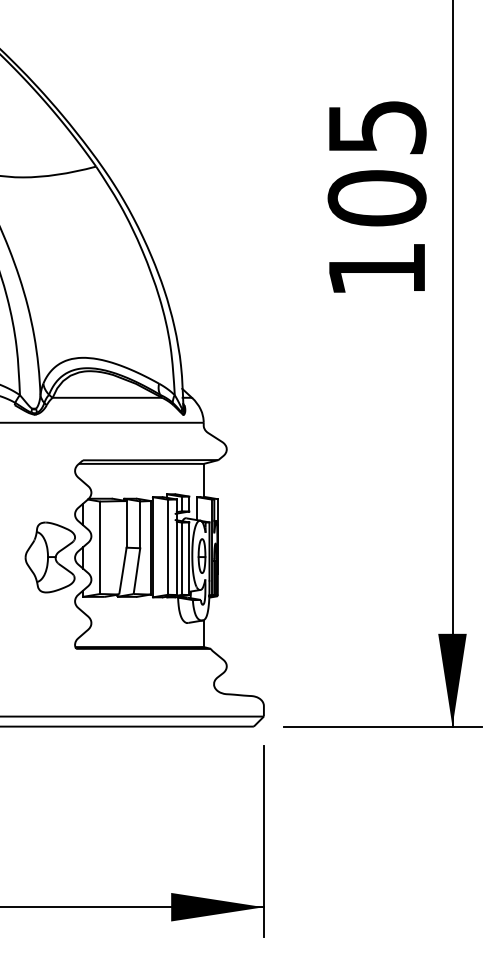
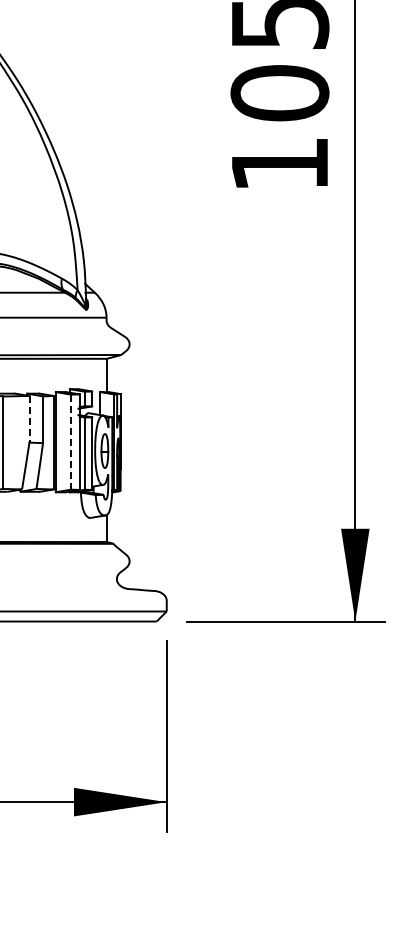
line: (126, 524) -> (29, 419), solid -> dashed
line: (168, 547) -> (71, 442), solid -> dashed

